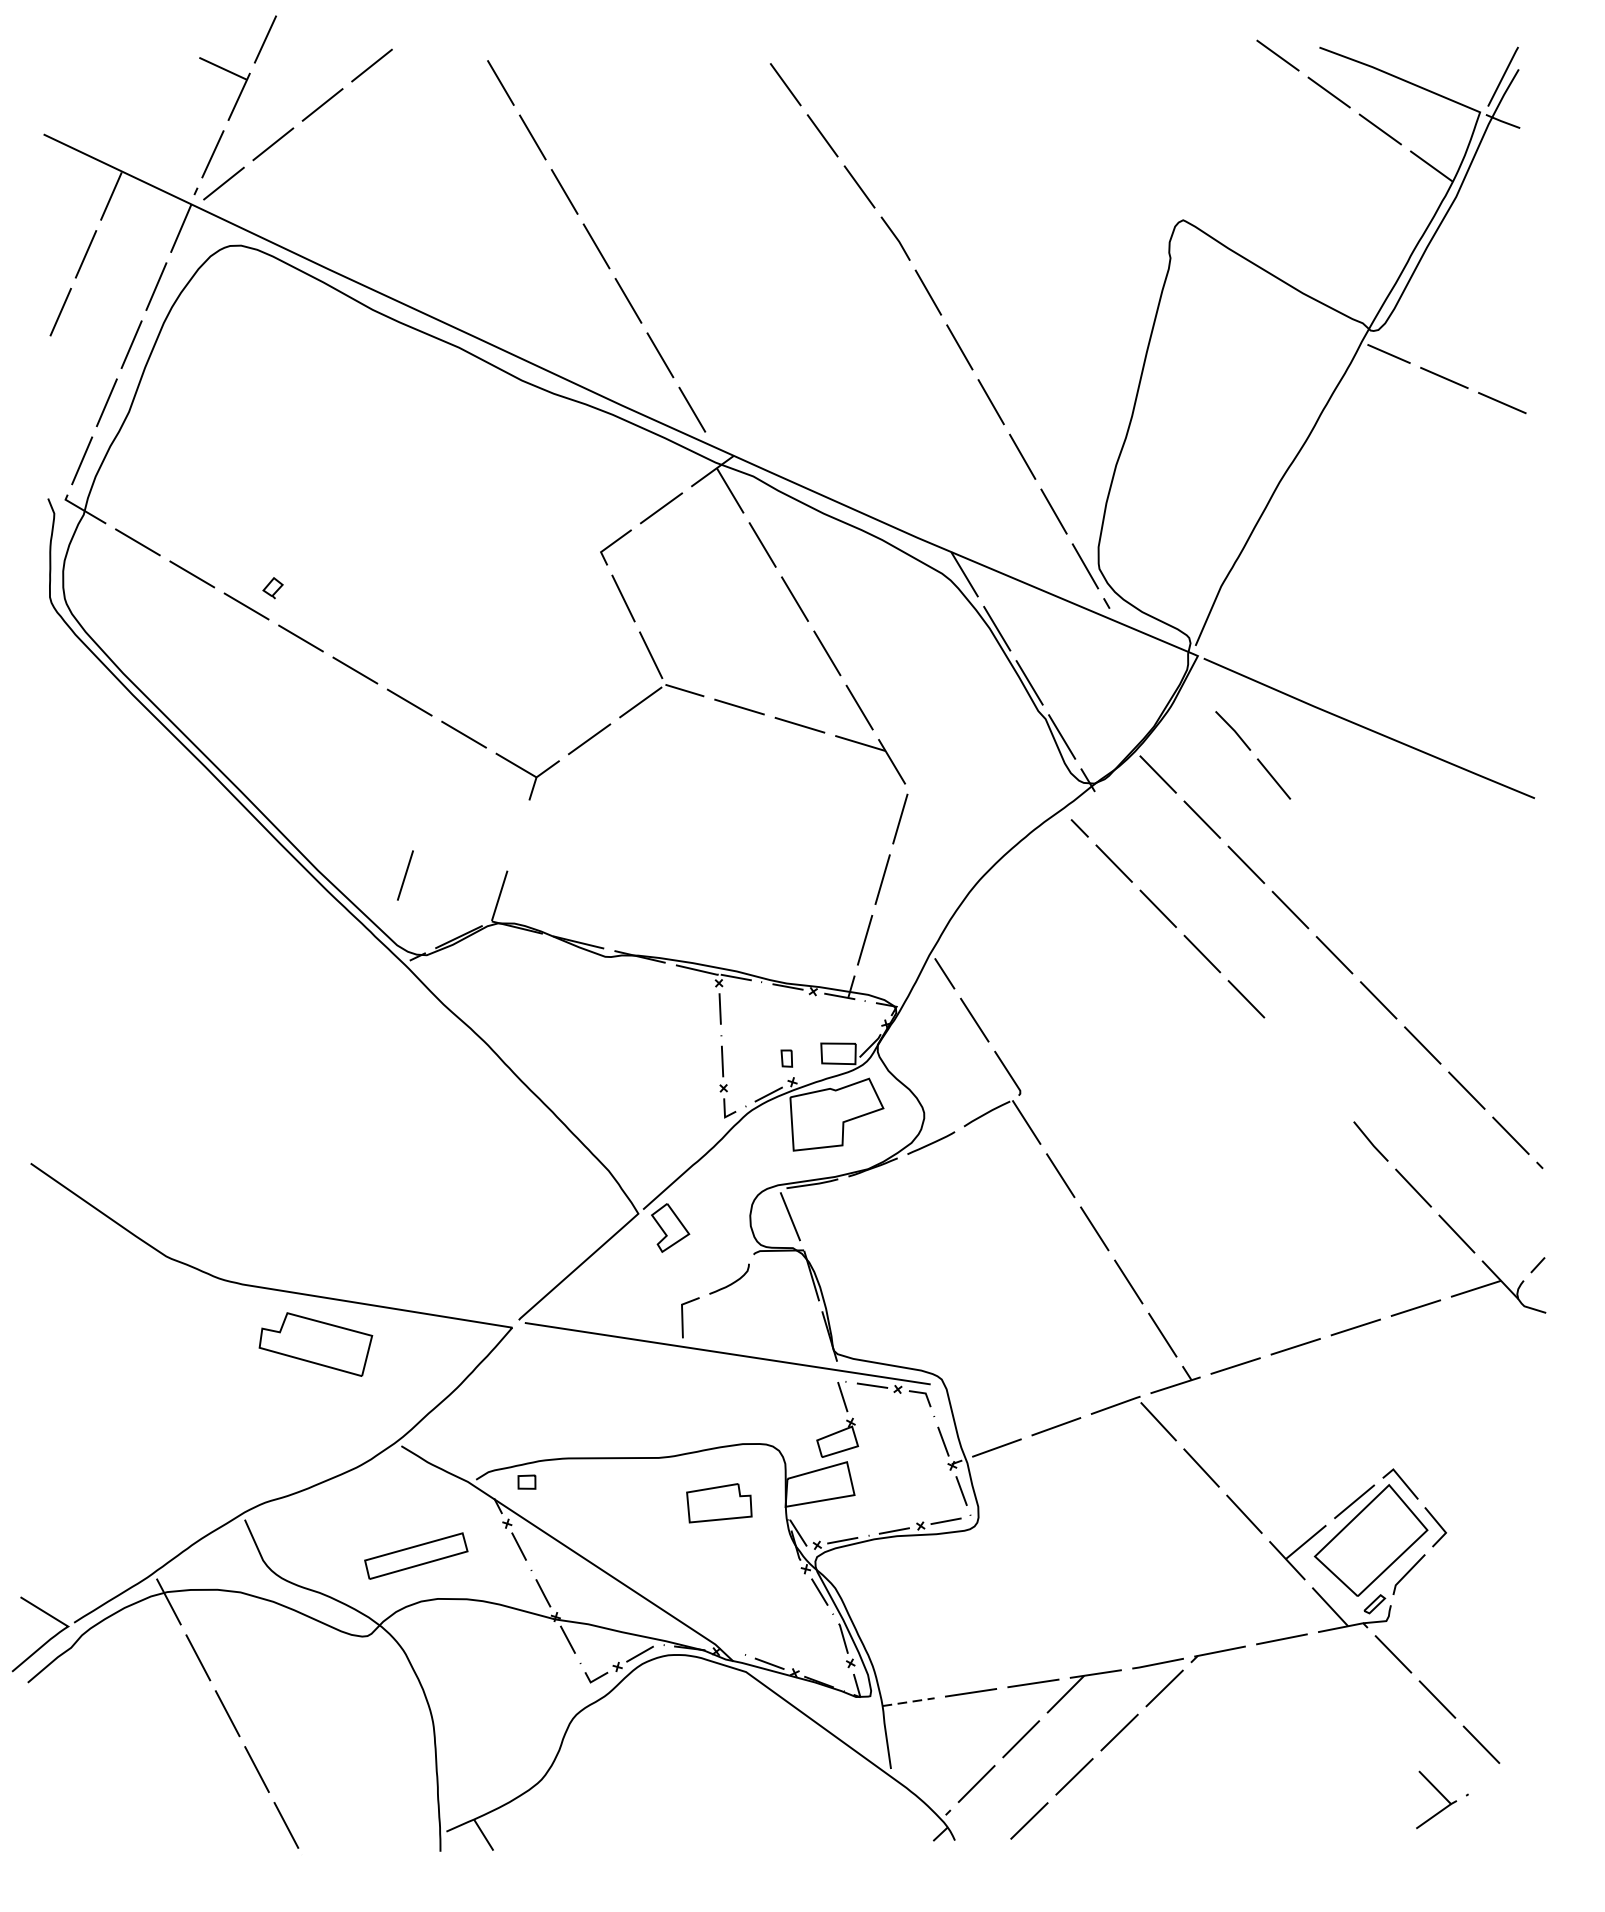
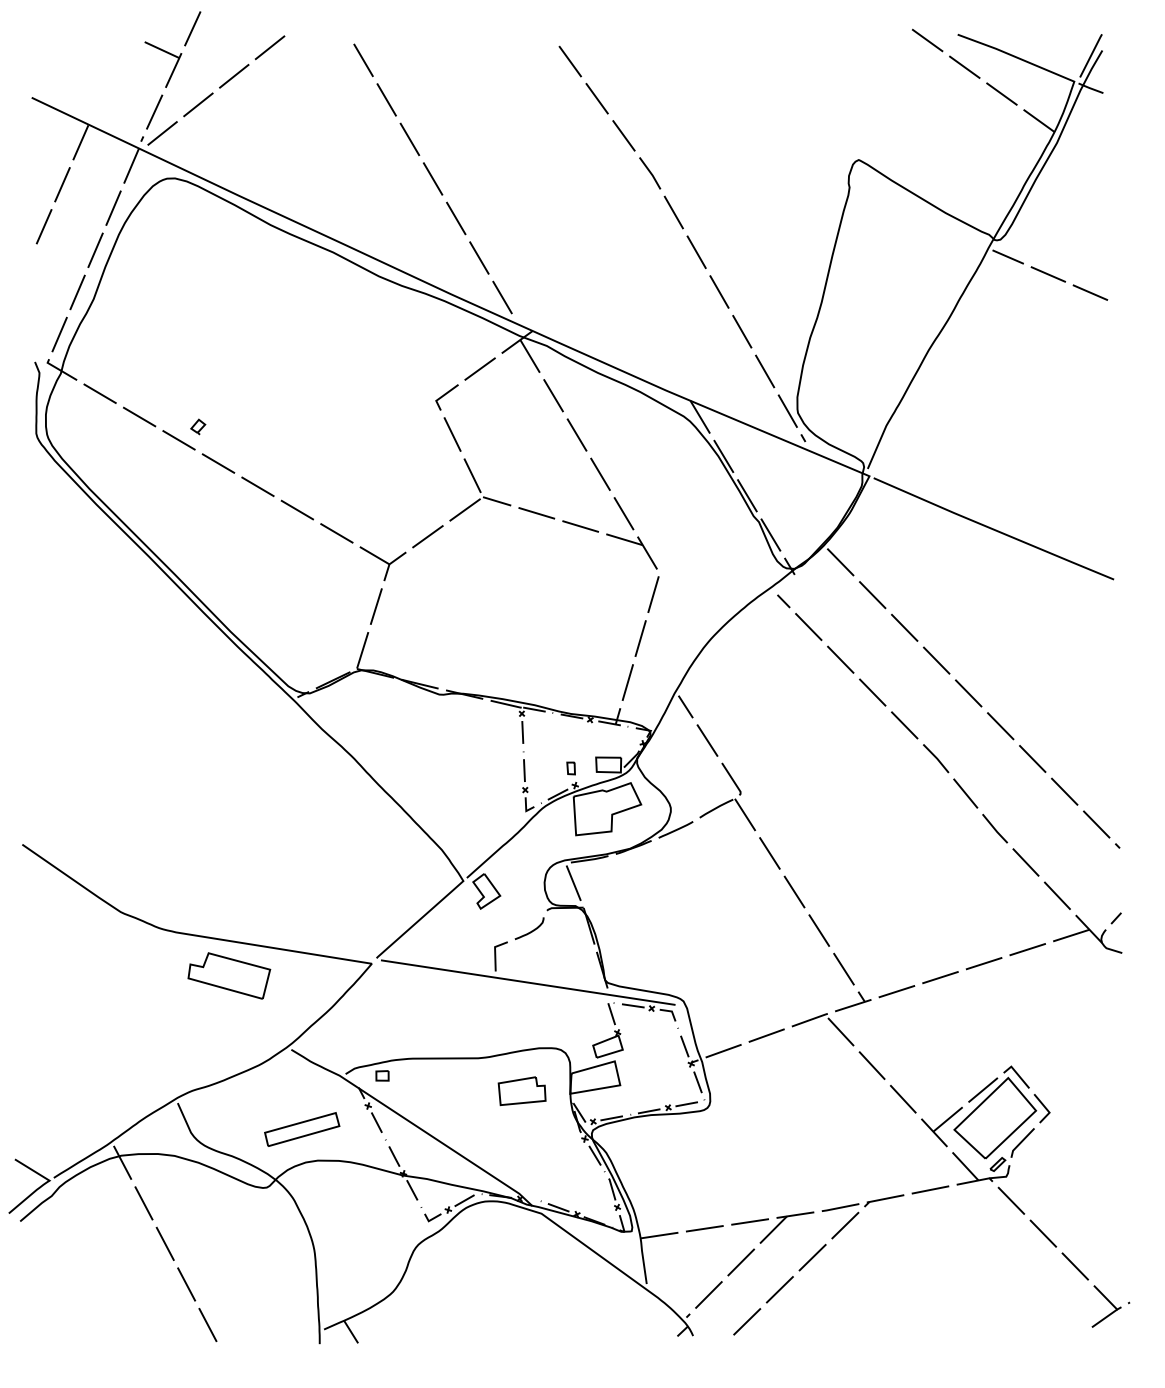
part: (1253, 755) -> (950, 776), moved
line: (405, 875) -> (376, 606), moved
line: (909, 1702) -> (660, 1235), dashed -> solid
part: (1441, 1799) -> (1110, 1306), moved

